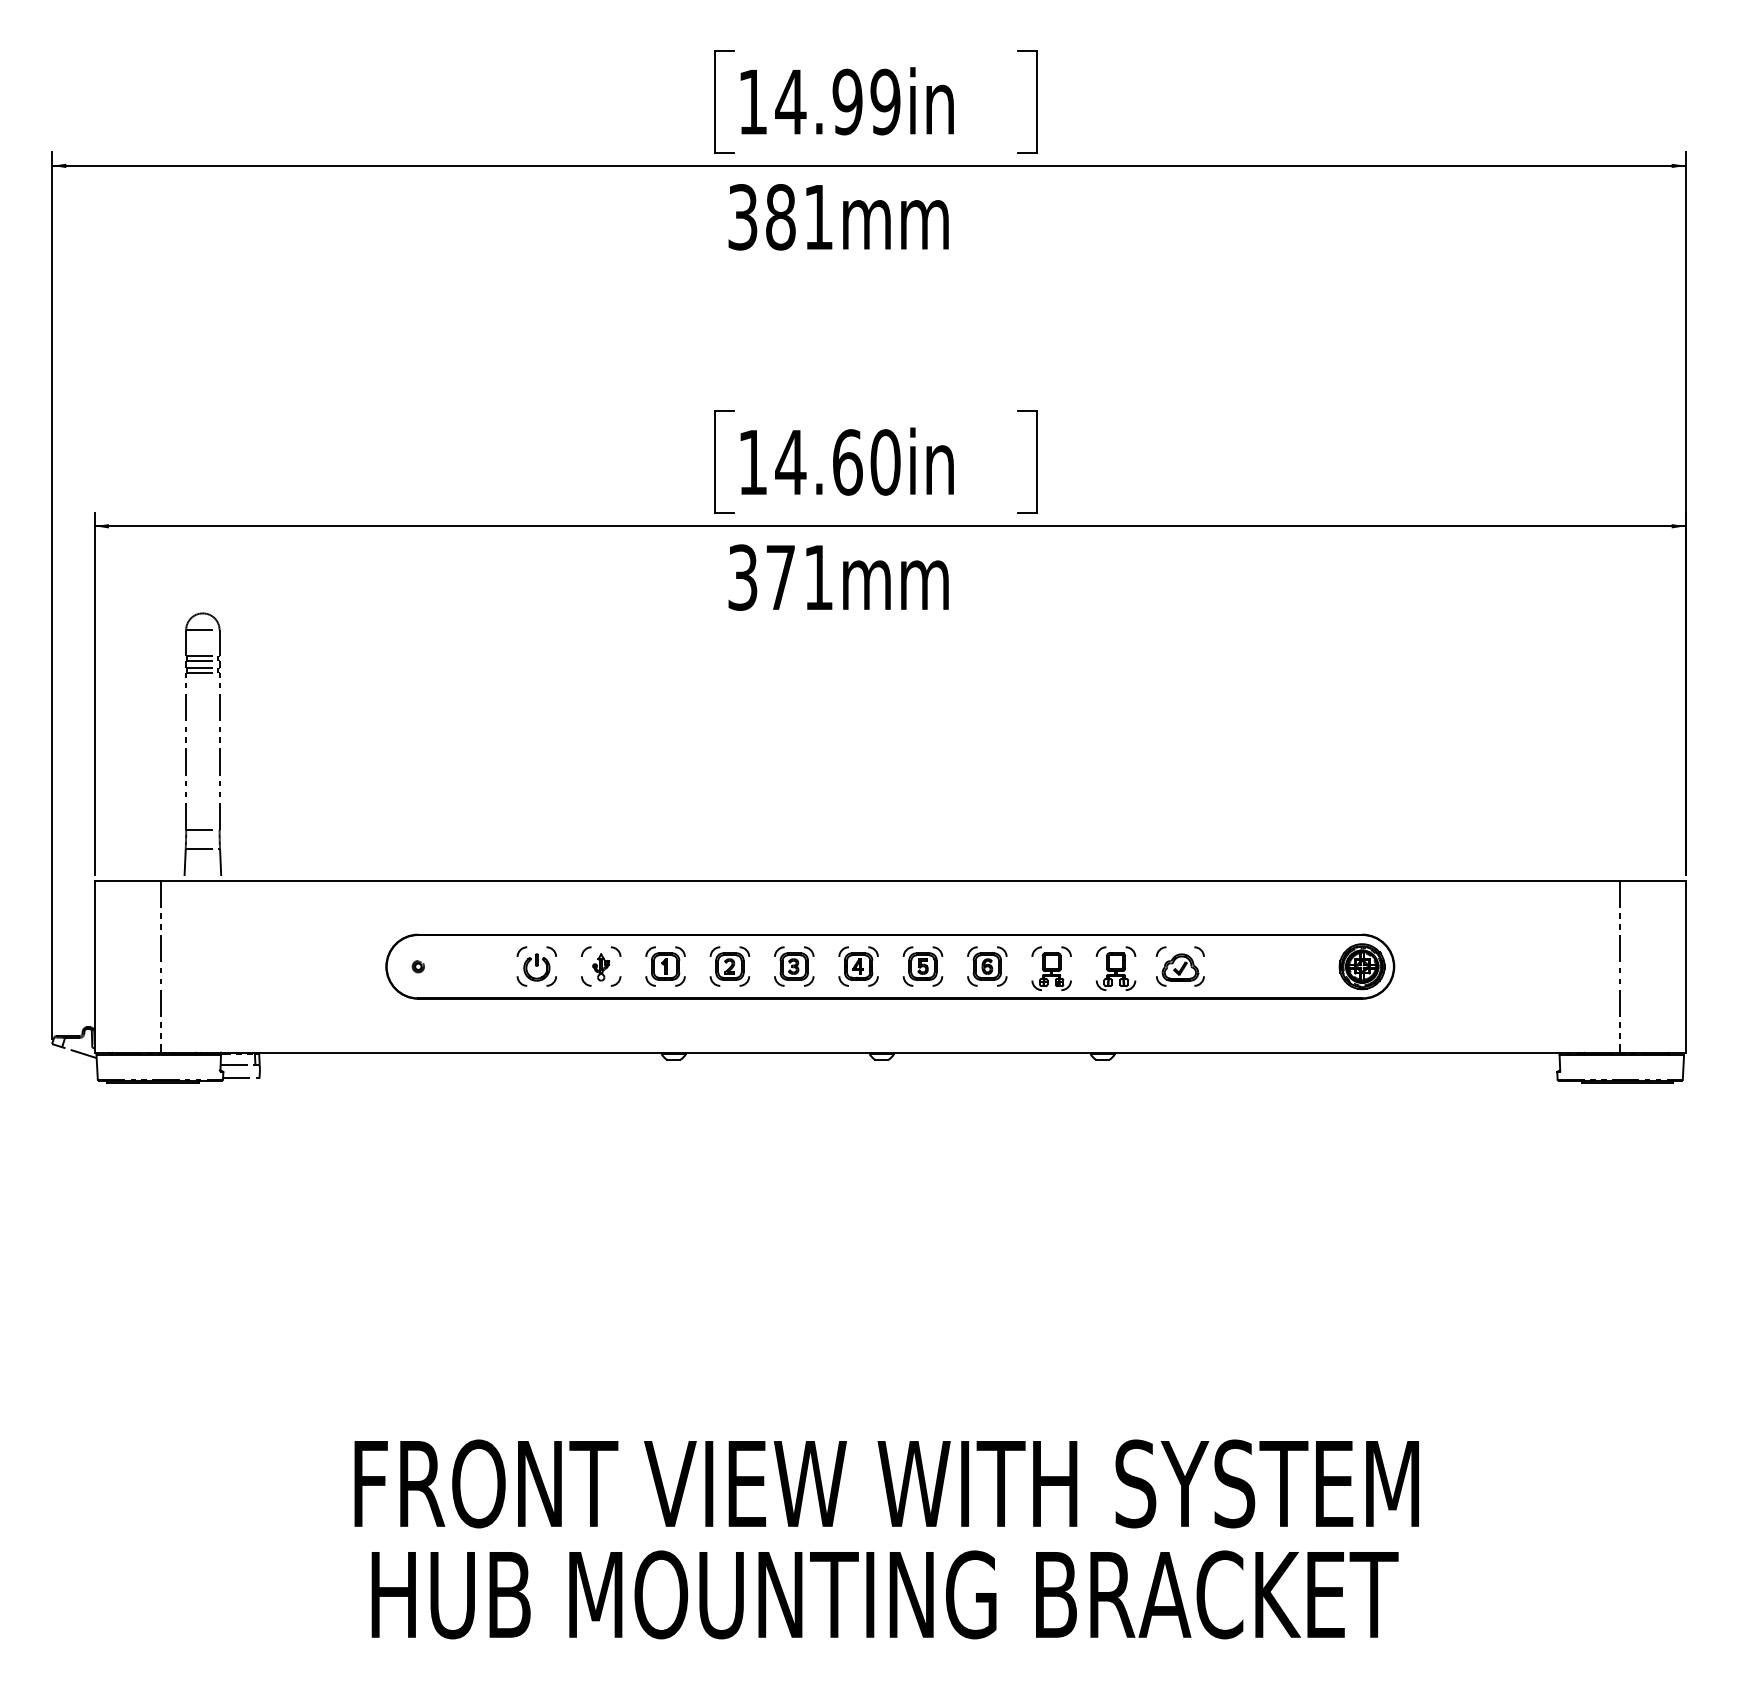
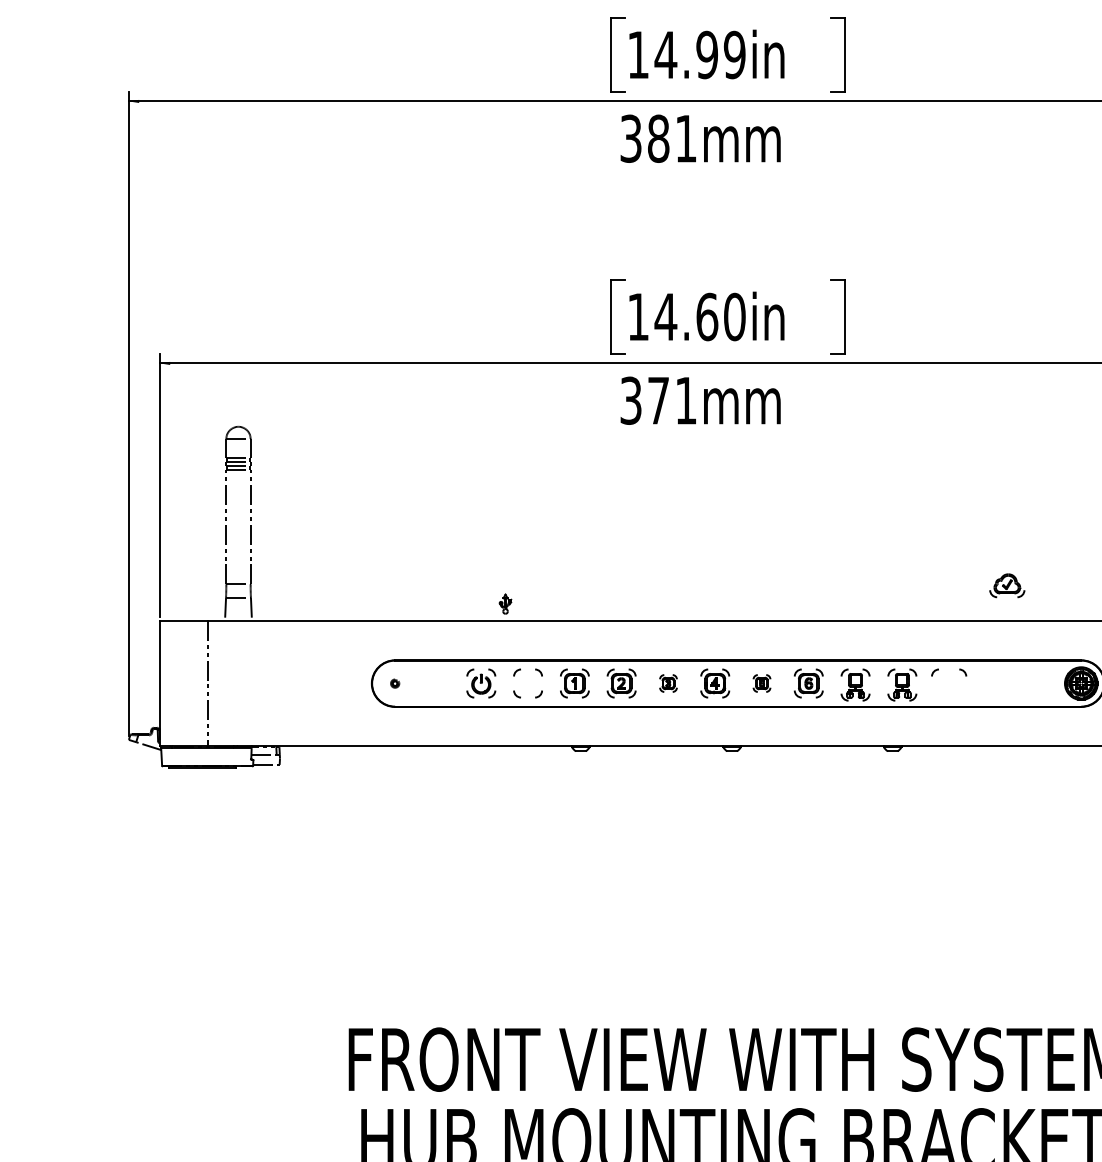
part: (794, 966) -> (668, 683), size x0.6
part: (922, 966) -> (761, 683), size x0.6
part: (601, 967) -> (505, 604), moved
part: (1180, 969) -> (1007, 585), moved

